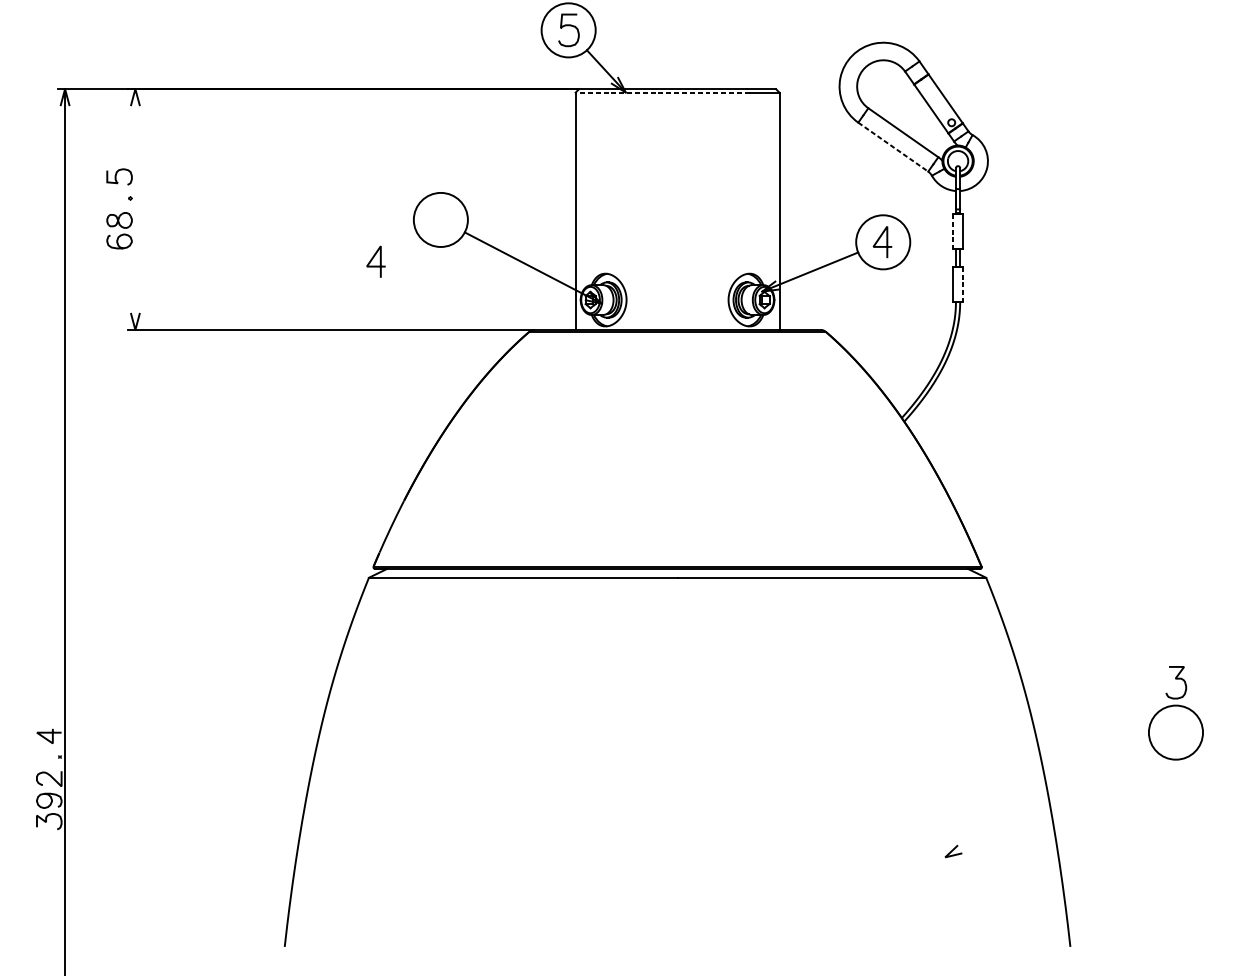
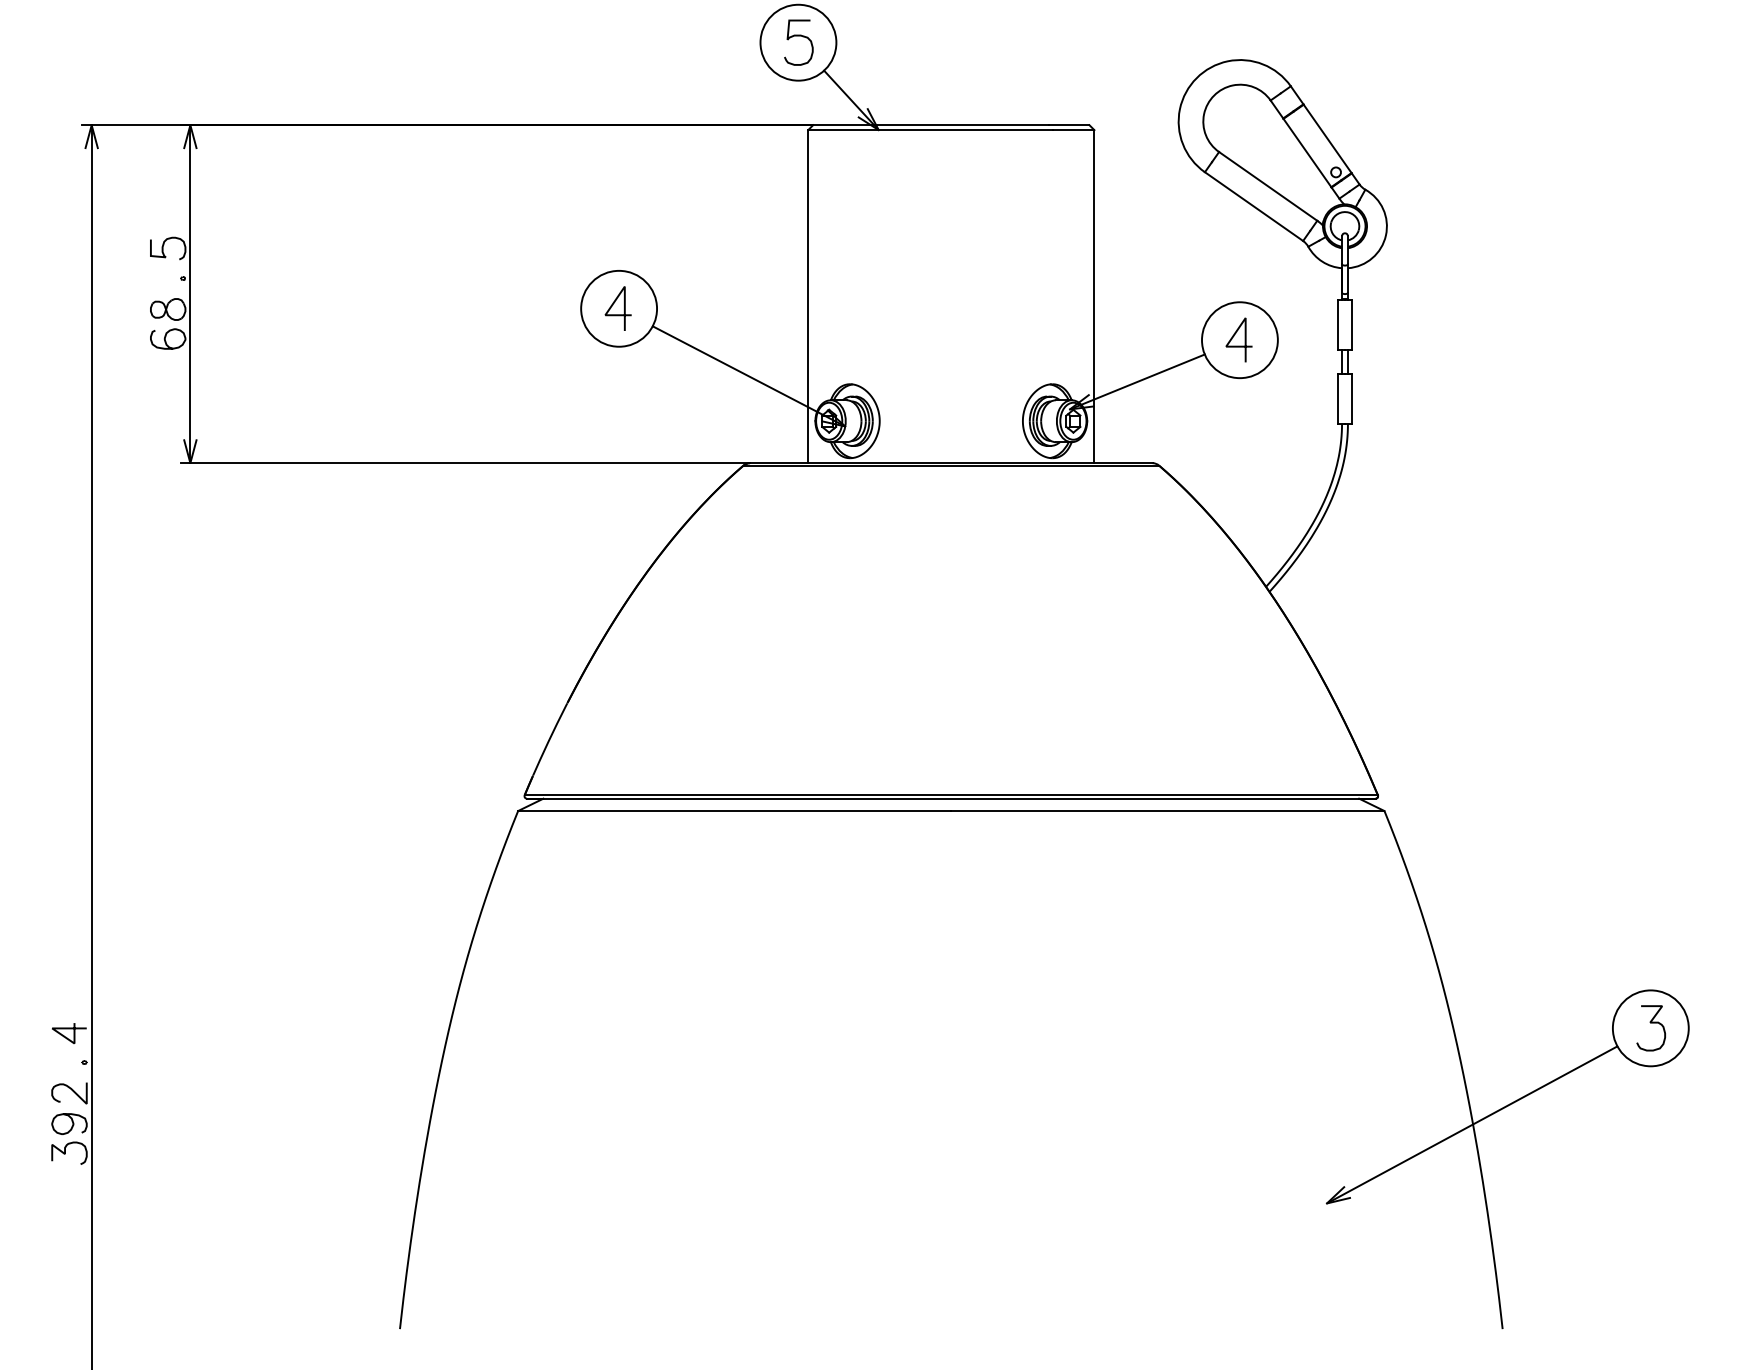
line: (662, 92) -> (929, 130), dashed -> solid
line: (893, 147) -> (1254, 206), dashed -> solid
line: (135, 209) -> (190, 294), added
line: (953, 231) -> (1338, 325), dashed -> solid
line: (372, 259) -> (613, 305), moved
line: (962, 284) -> (1351, 399), dashed -> solid
curve: (1175, 679) -> (1650, 1023), moved
line: (1048, 801) -> (1471, 1124), added

